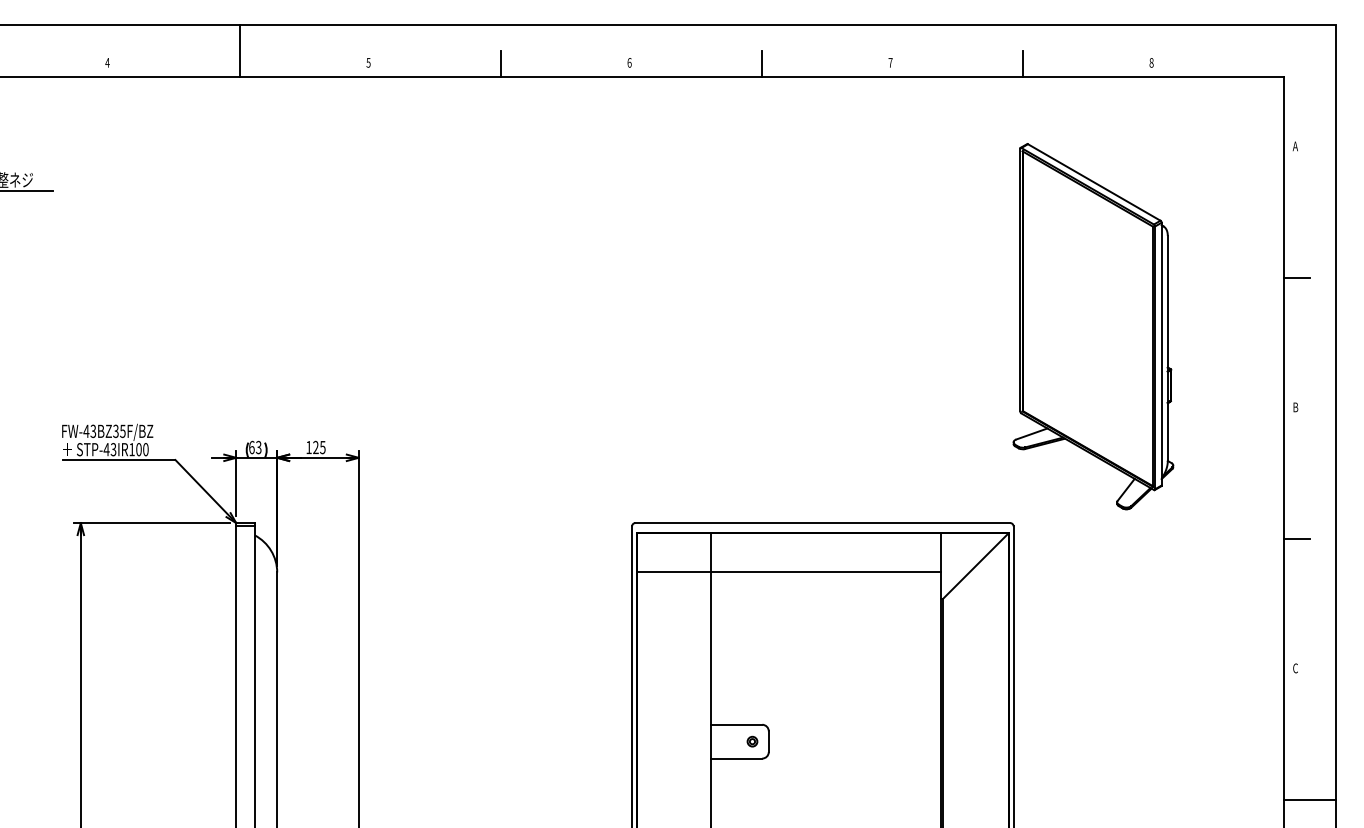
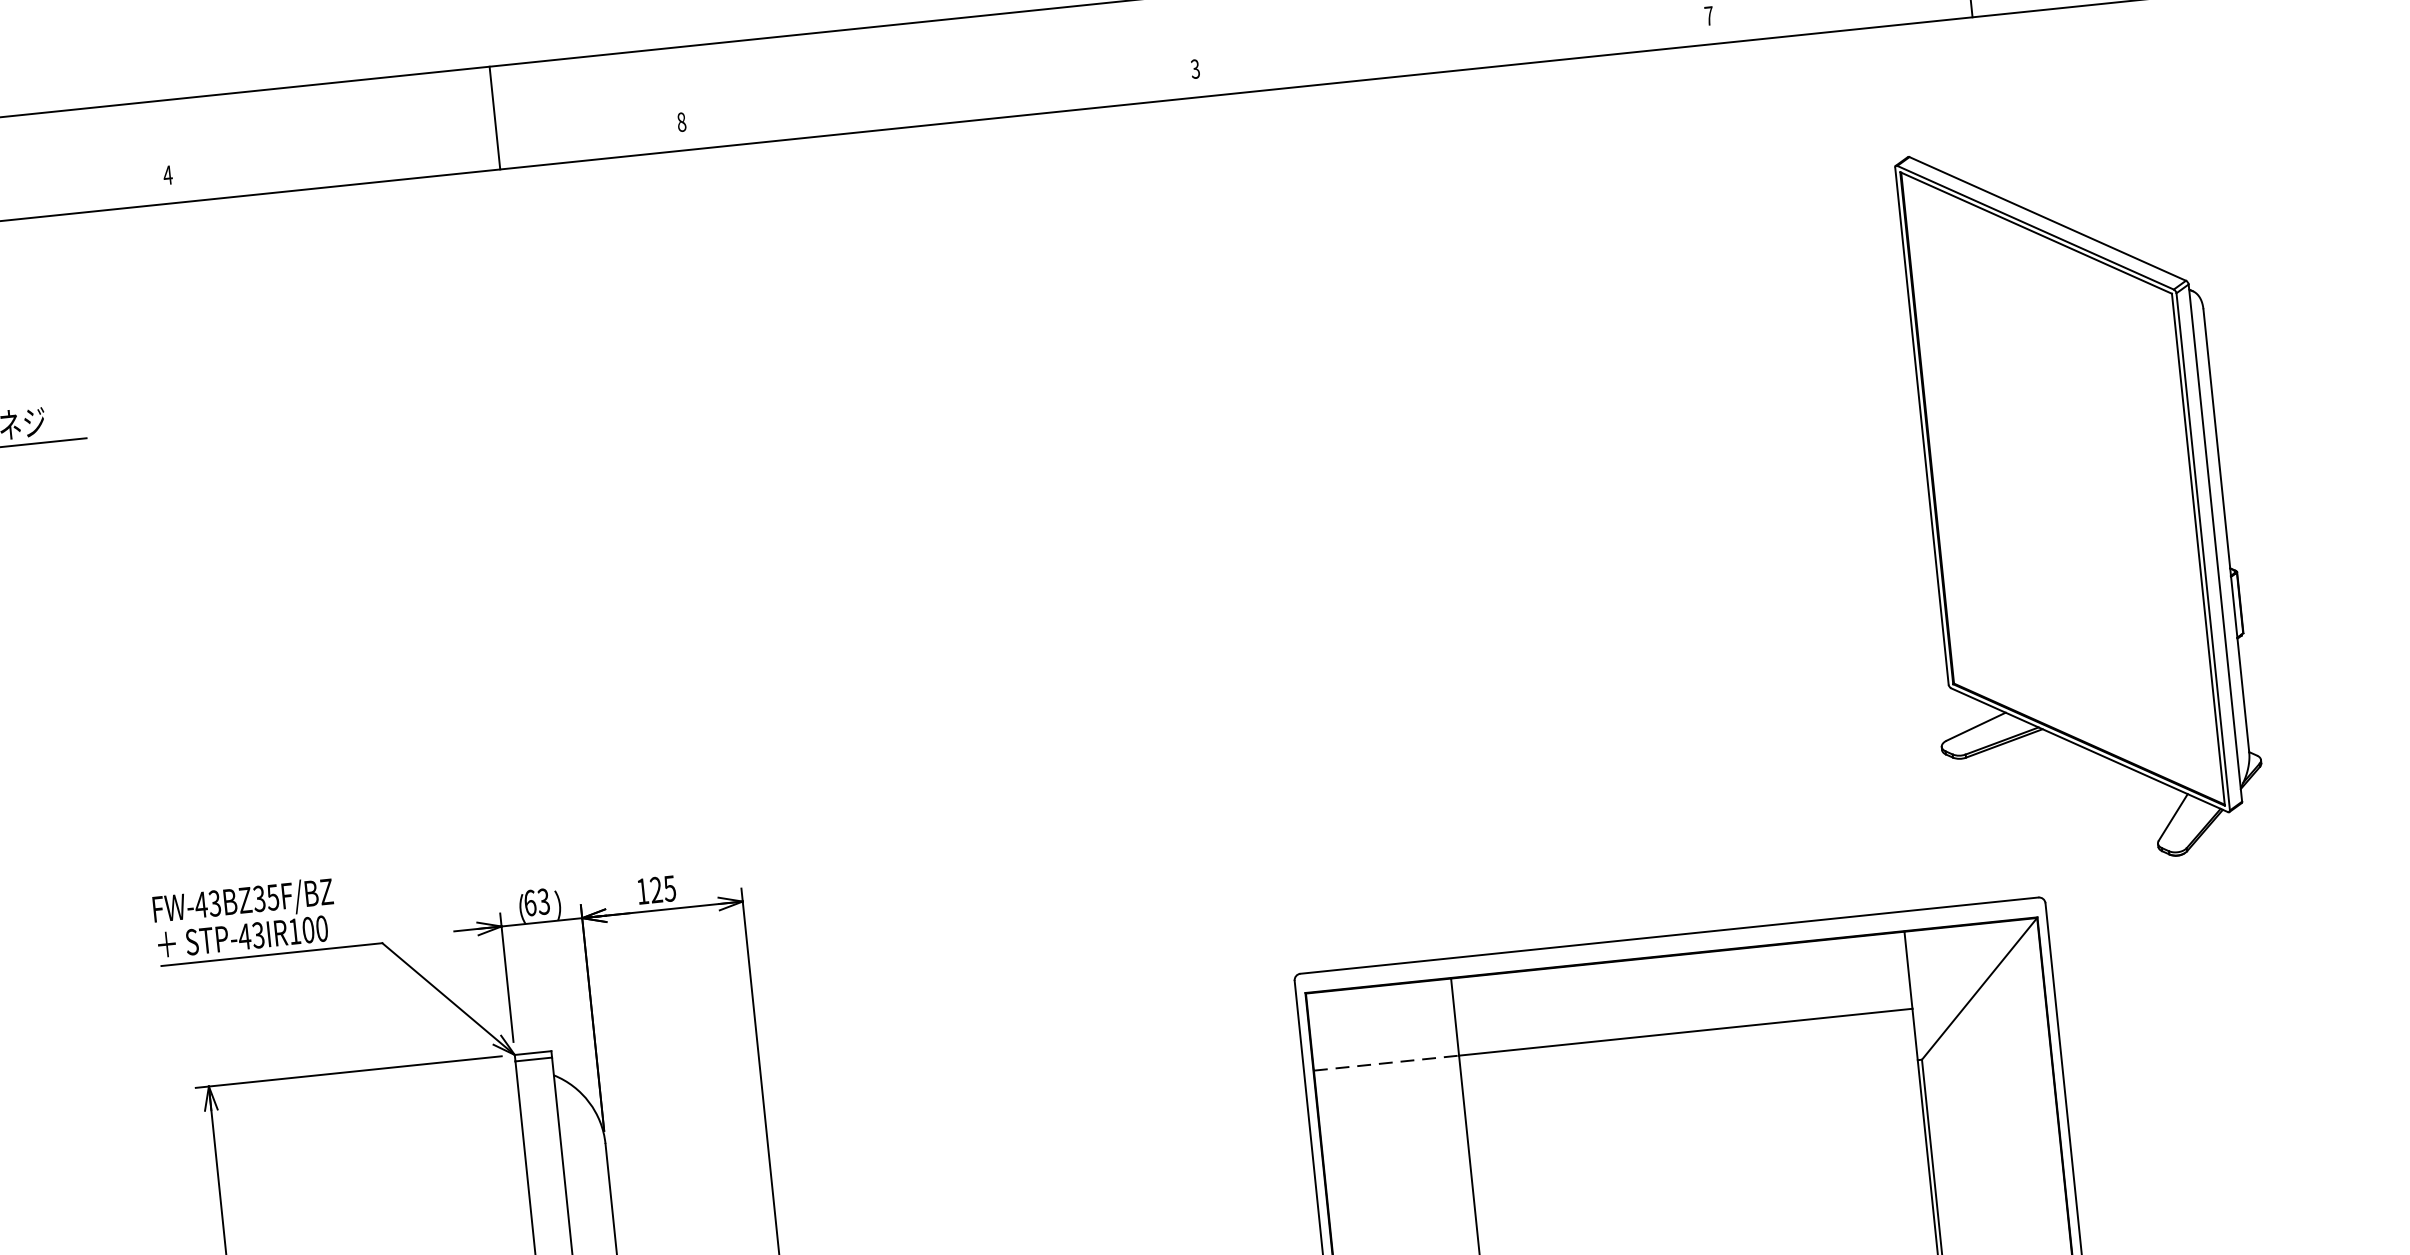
line: (239, 51) -> (494, 118), moved
text: (368, 62) -> (681, 121), 5 -> 8
text: (629, 62) -> (1195, 68), 6 -> 3
line: (500, 64) -> (941, 98), removed
line: (761, 64) -> (1455, 45), removed
part: (1093, 326) -> (2075, 502), moved
line: (674, 572) -> (1387, 1063), solid -> dashed

